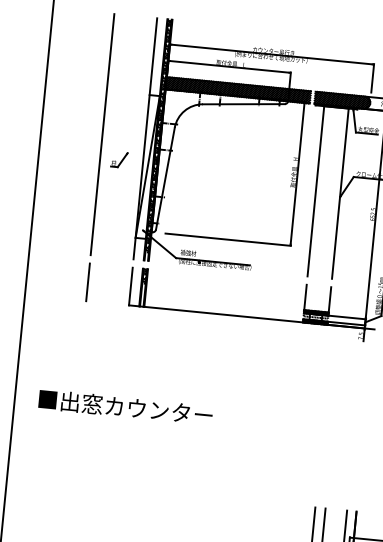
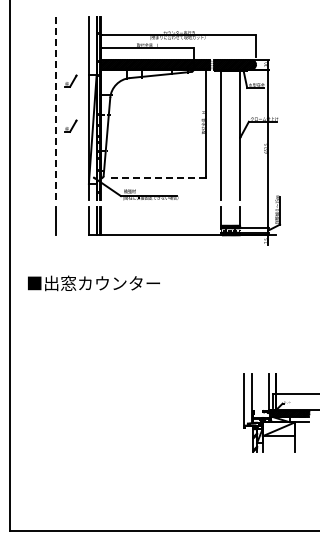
part: (124, 99) -> (70, 80), added
line: (102, 134) -> (56, 108), solid -> dashed
line: (227, 239) -> (158, 178), solid -> dashed
text: (125, 407) -> (93, 283), moved

